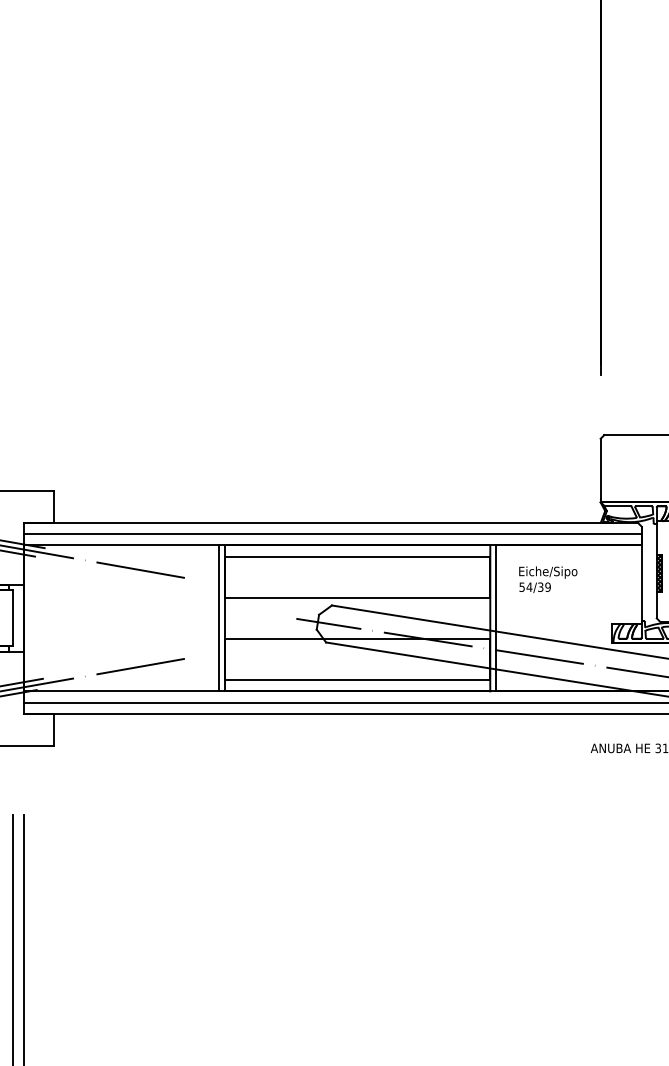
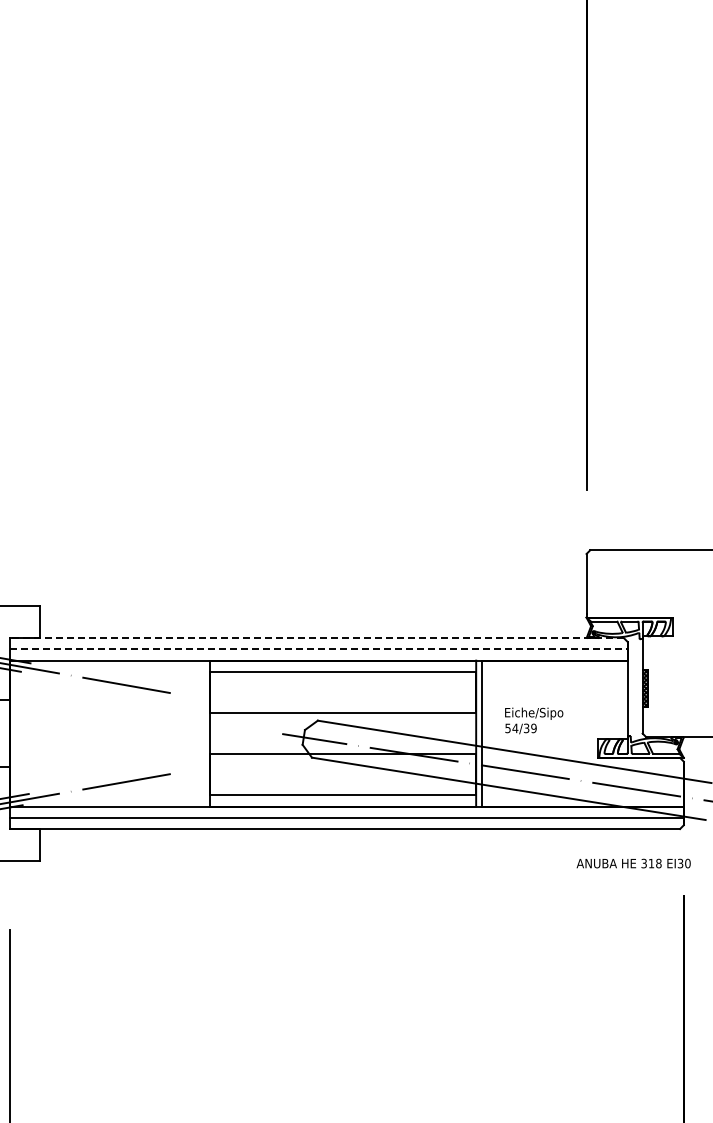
line: (331, 523) -> (317, 638), solid -> dashed
line: (333, 534) -> (319, 649), solid -> dashed
text: (548, 579) -> (534, 720), moved
line: (218, 618) -> (204, 733), removed

